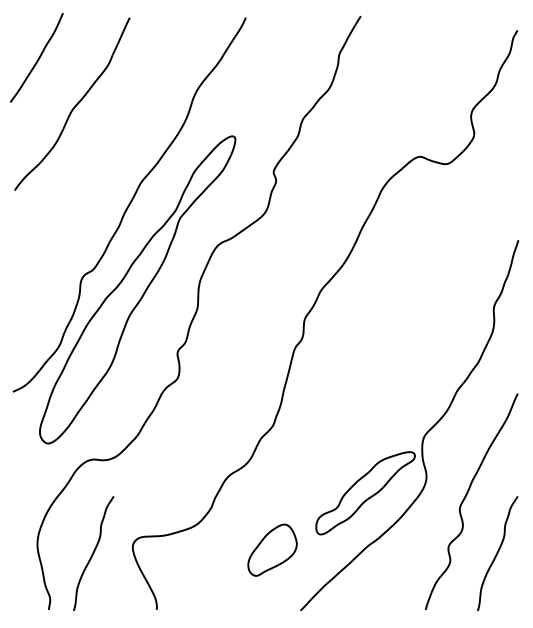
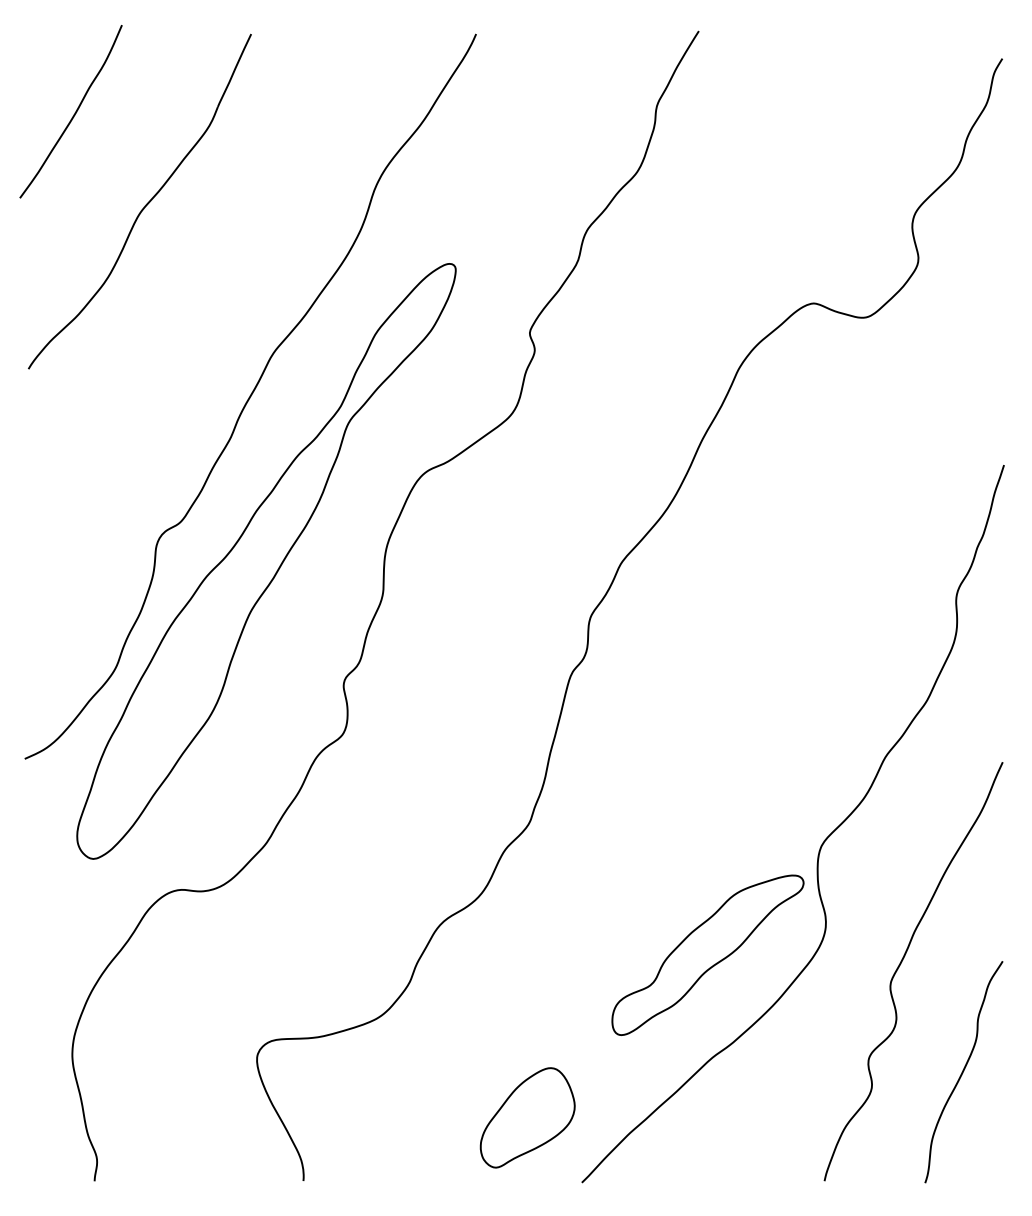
part: (272, 549) -> (527, 1116), moved
curve: (93, 553) -> (180, 1071), removed

